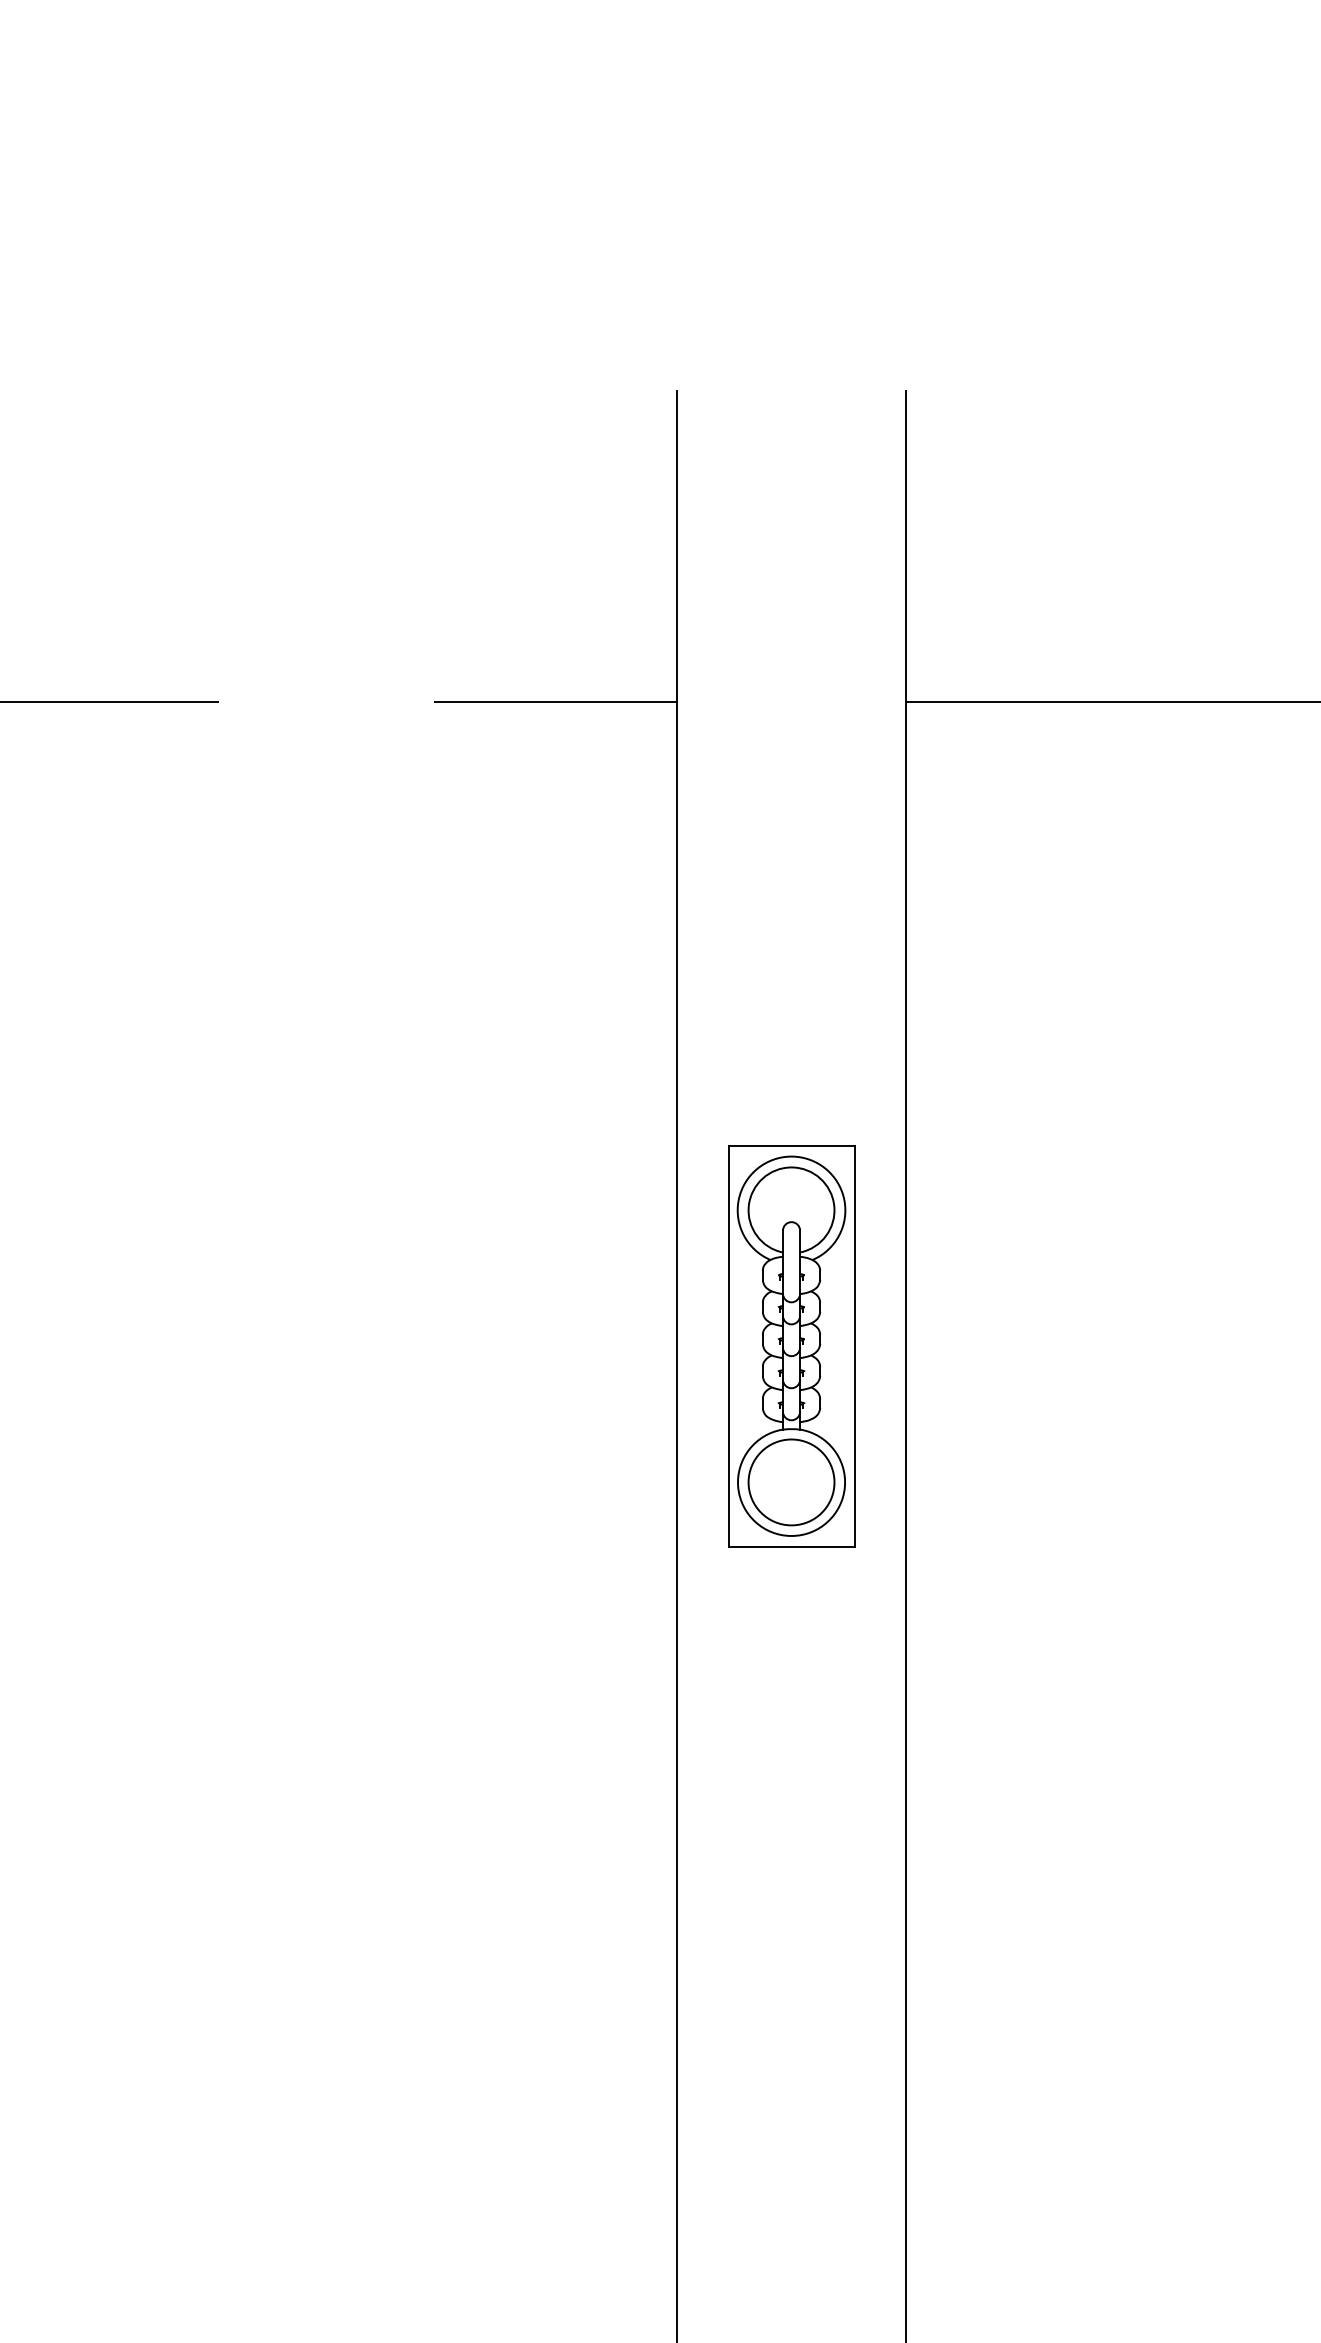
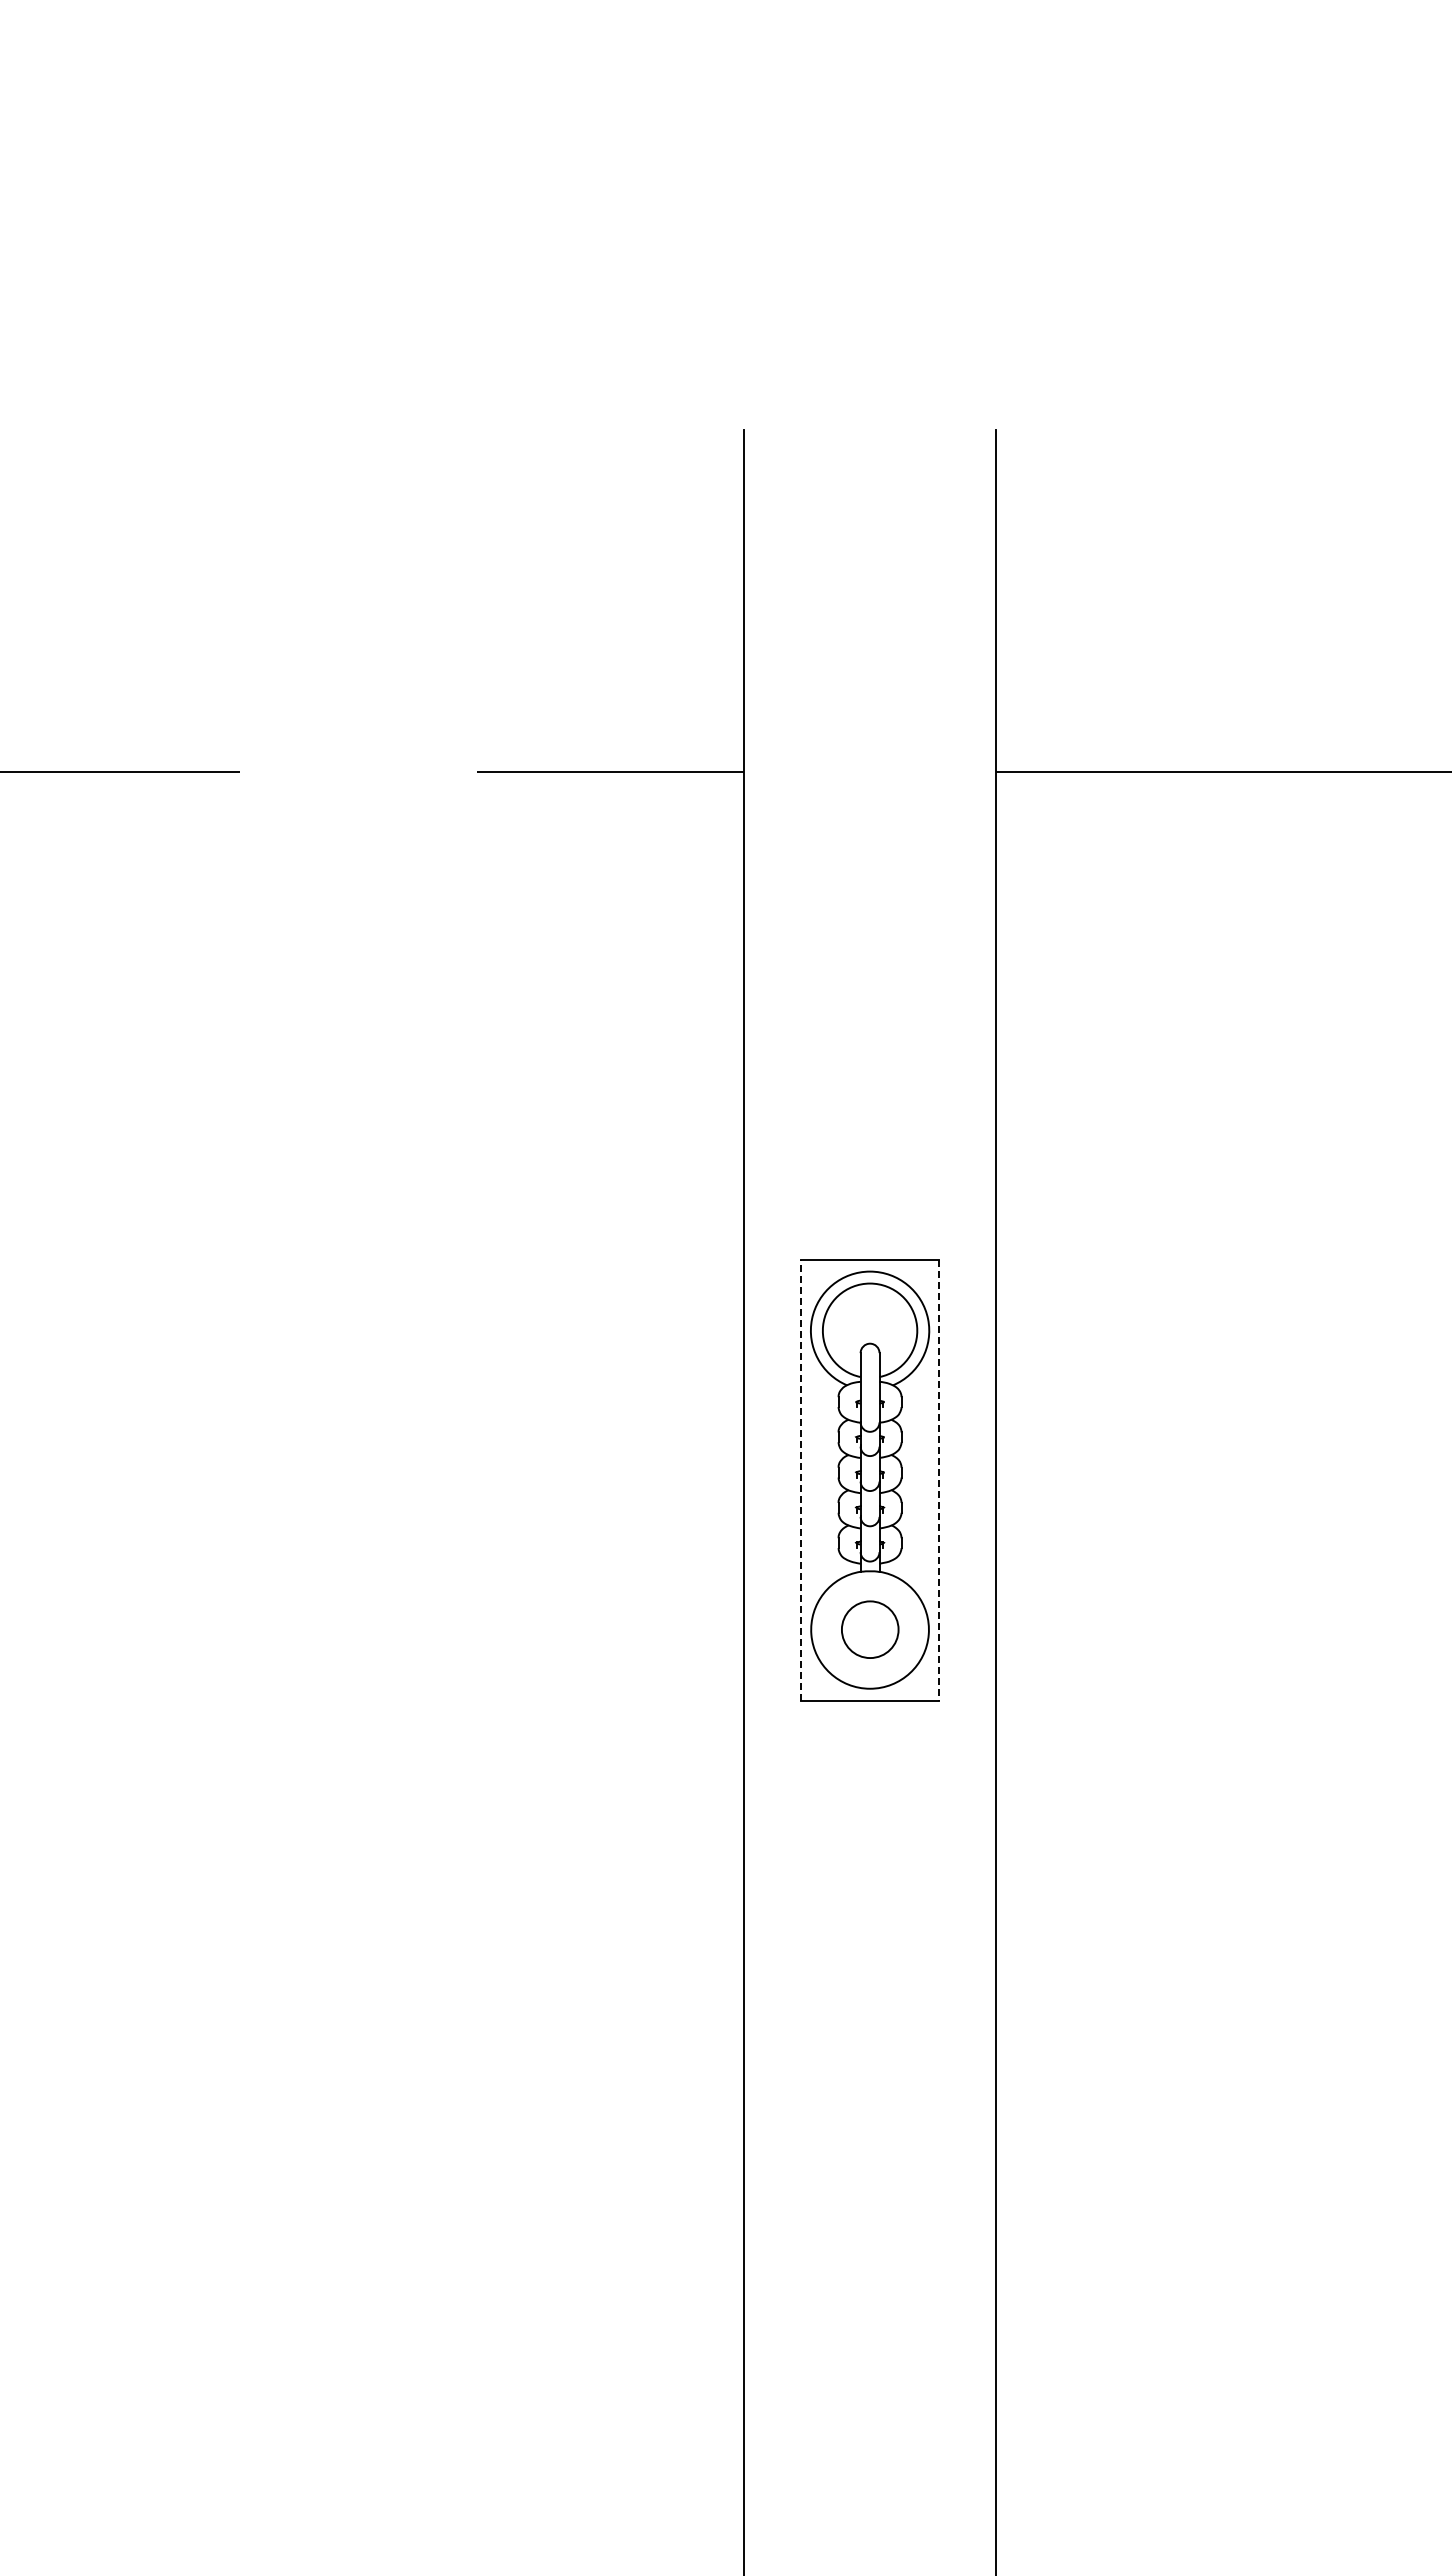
line: (728, 1345) -> (800, 1479), solid -> dashed
line: (854, 1346) -> (939, 1480), solid -> dashed
circle: (791, 1482) -> (870, 1629), size x0.6

